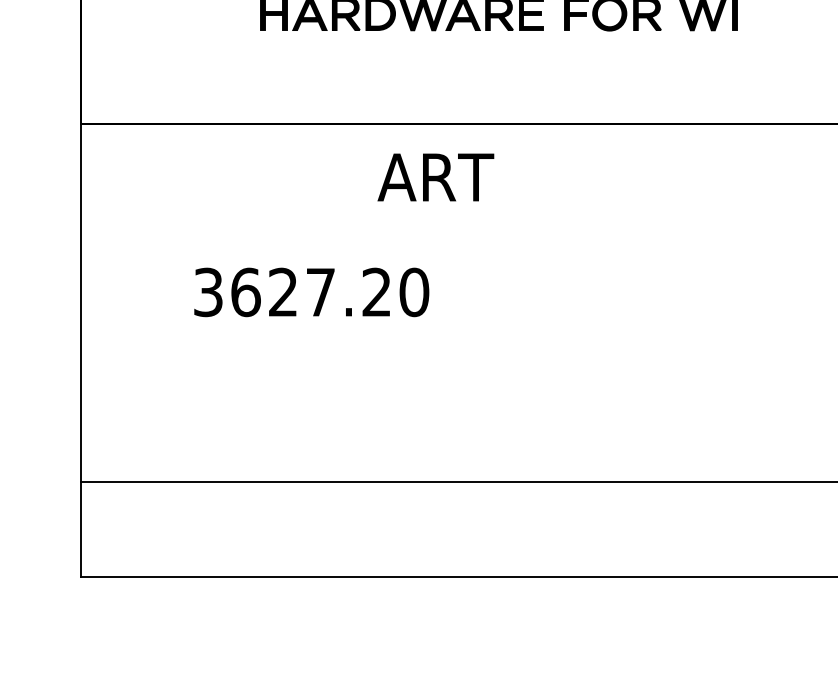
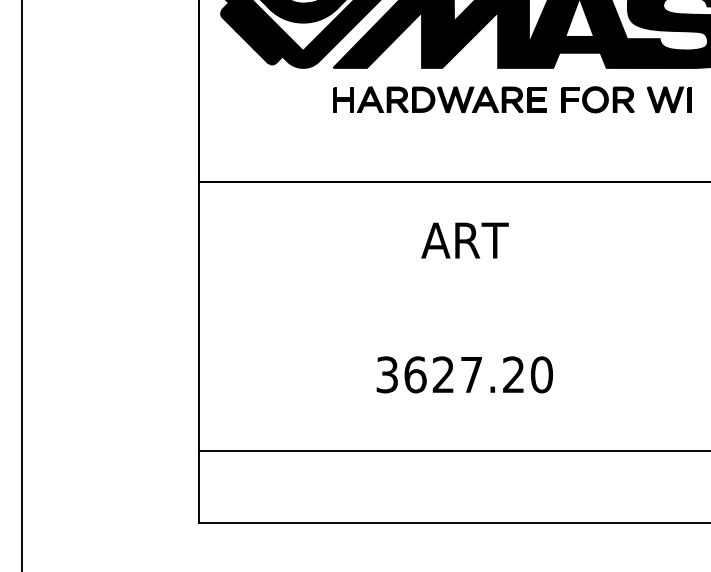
text: (435, 177) -> (464, 240), moved
text: (311, 291) -> (464, 374), moved

